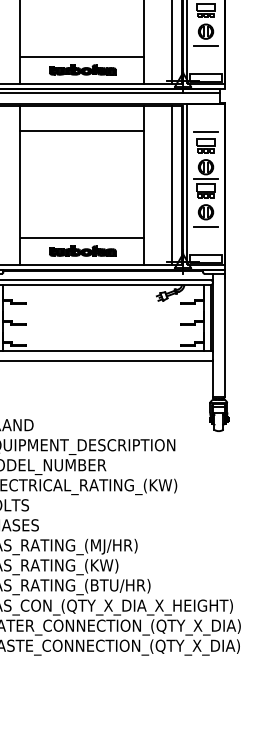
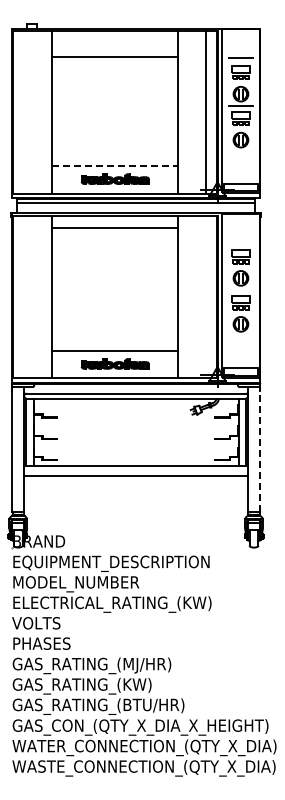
line: (205, 45) -> (240, 154), removed
line: (83, 57) -> (115, 166), solid -> dashed
line: (82, 130) -> (114, 227), moved
line: (205, 132) -> (240, 242), removed
line: (205, 179) -> (240, 290), removed
line: (172, 184) -> (206, 296), removed
line: (205, 227) -> (240, 339), removed
line: (224, 334) -> (259, 449), solid -> dashed

